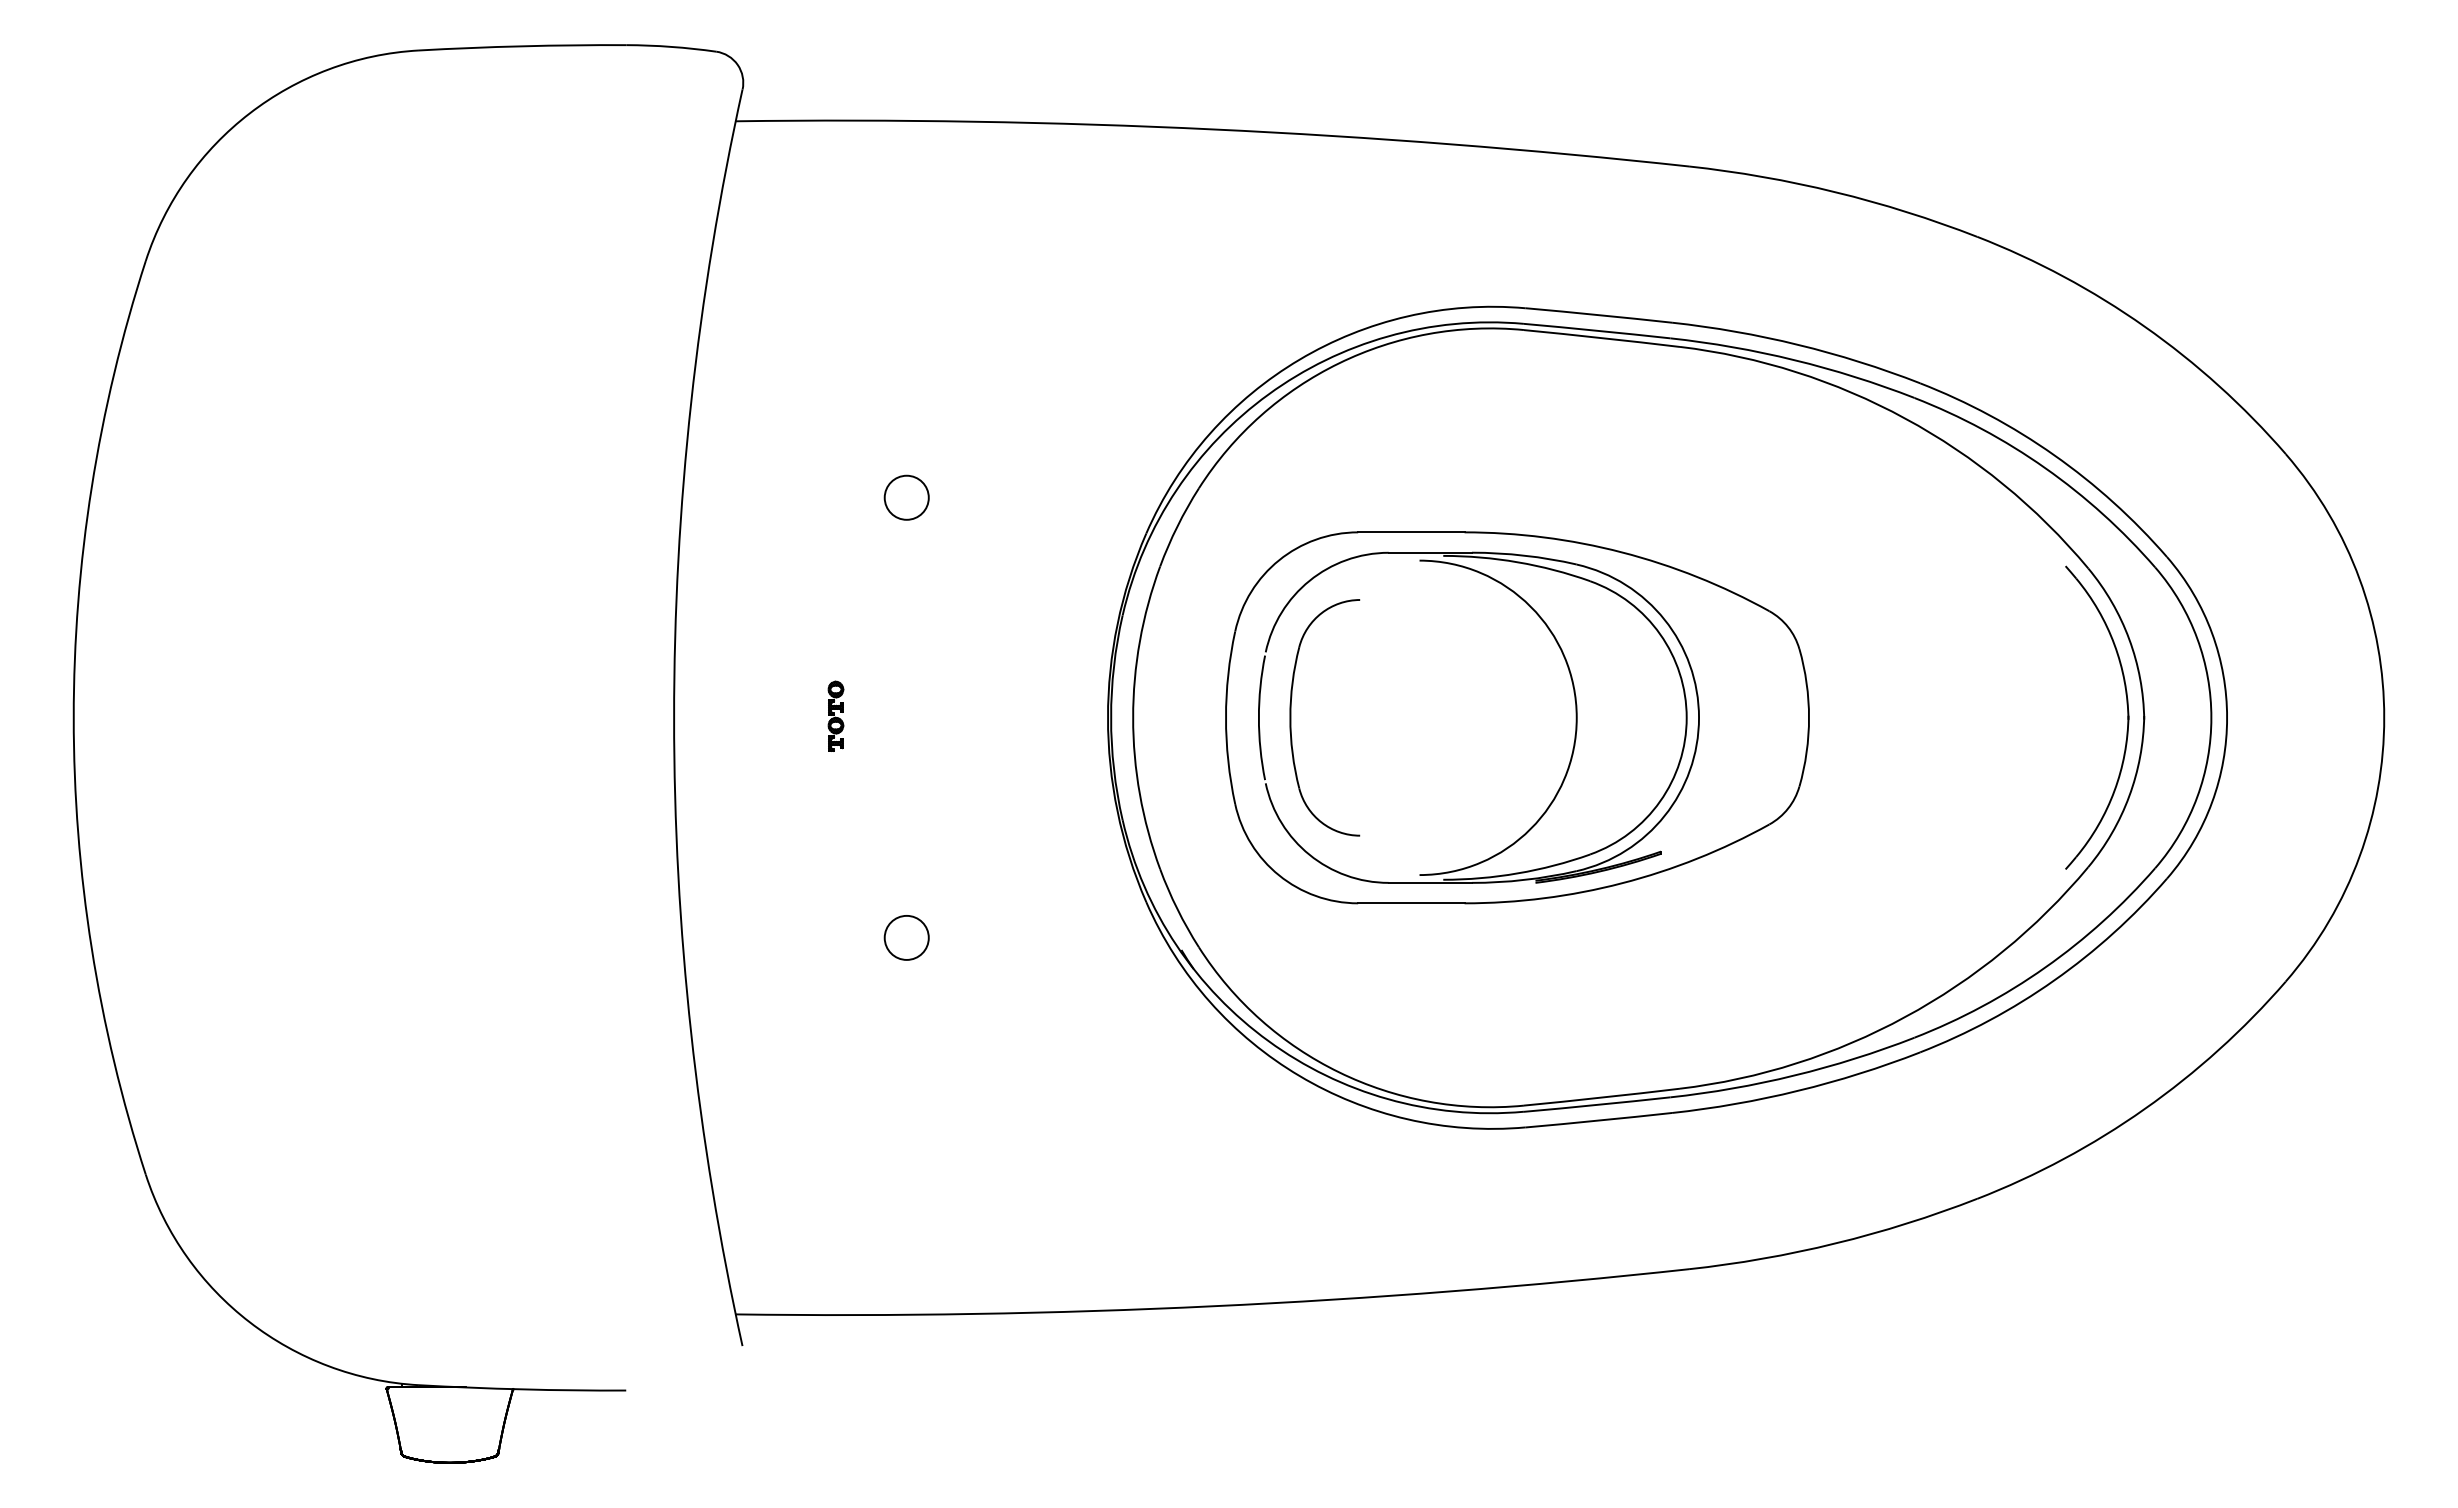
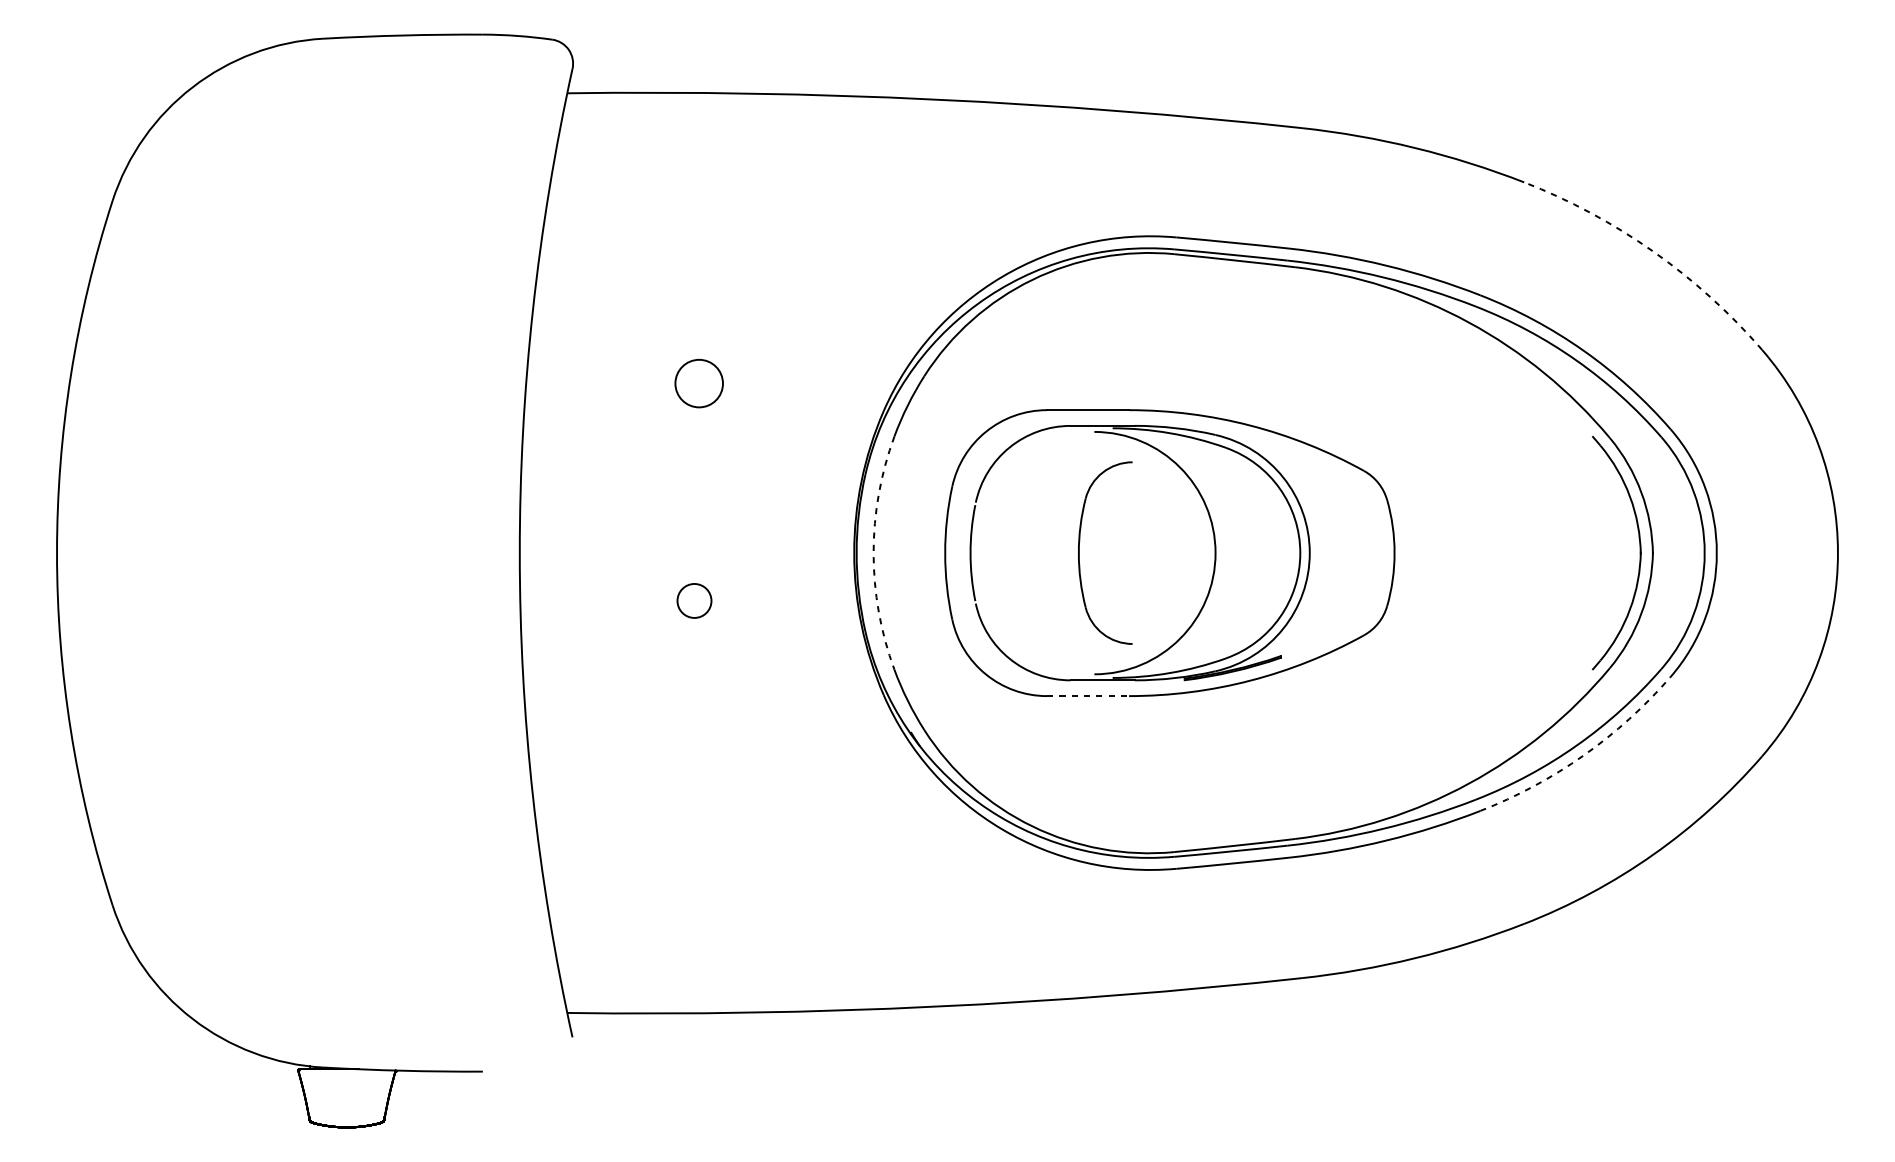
arc: (2144, 326) -> (1653, 251), solid -> dashed
circle: (906, 497) -> (698, 383), size x1.4
part: (835, 715) -> (644, 551), removed
arc: (1133, 717) -> (873, 552), solid -> dashed
part: (1291, 717) -> (1079, 552), moved
line: (1411, 903) -> (1088, 696), solid -> dashed
circle: (906, 937) -> (694, 600), moved
arc: (2054, 980) -> (1583, 755), solid -> dashed

